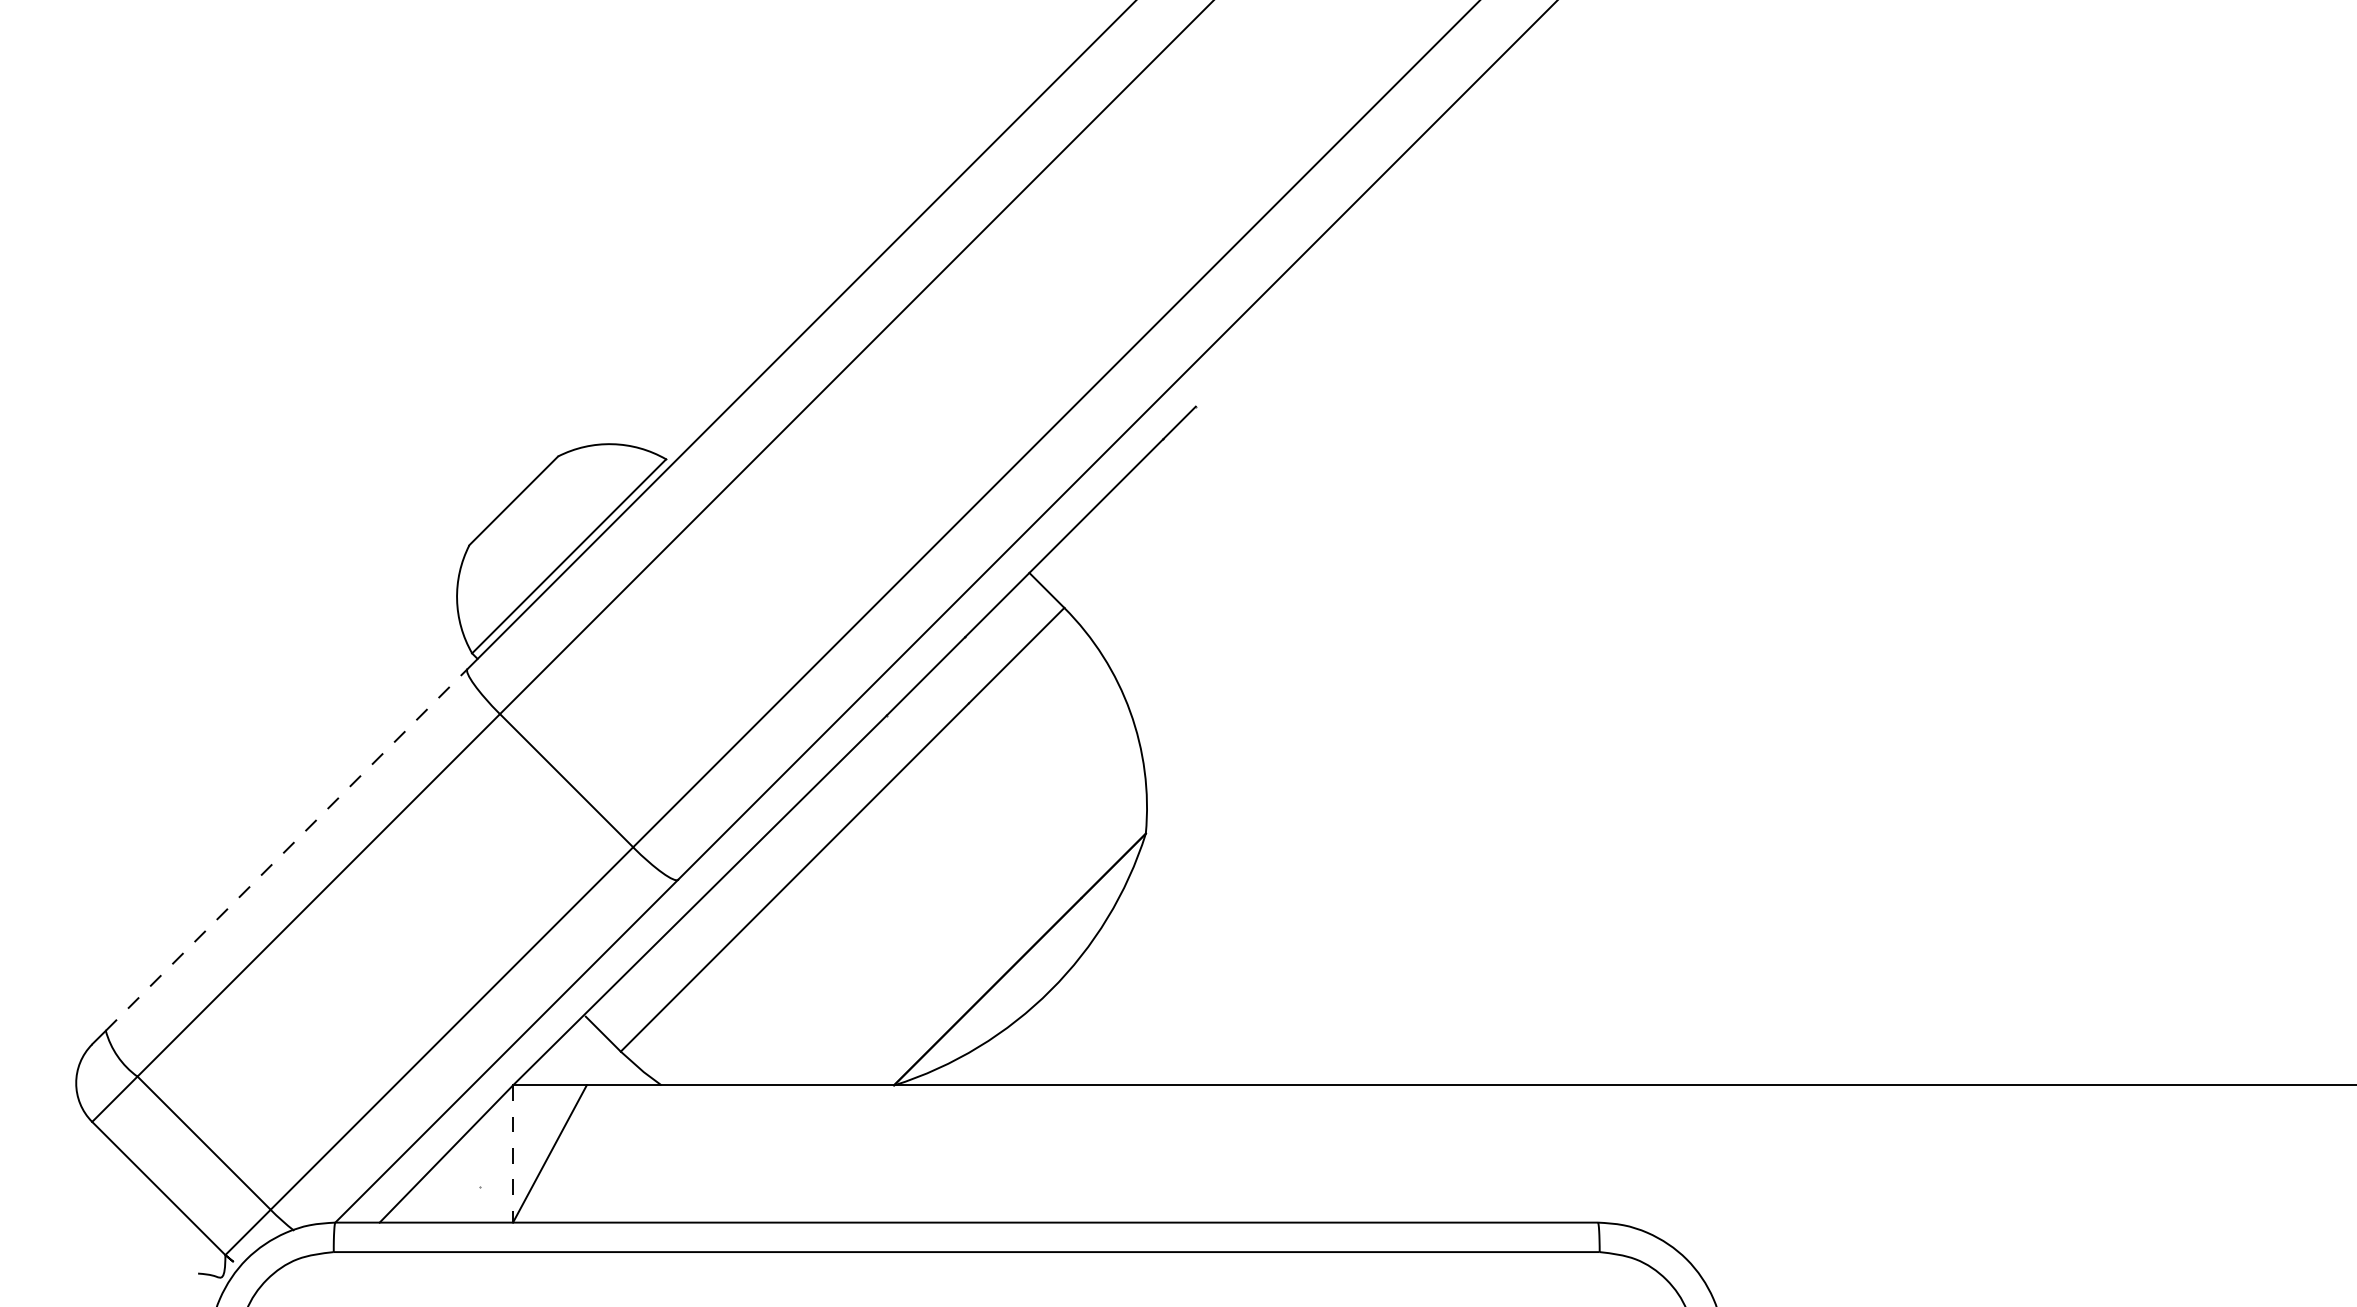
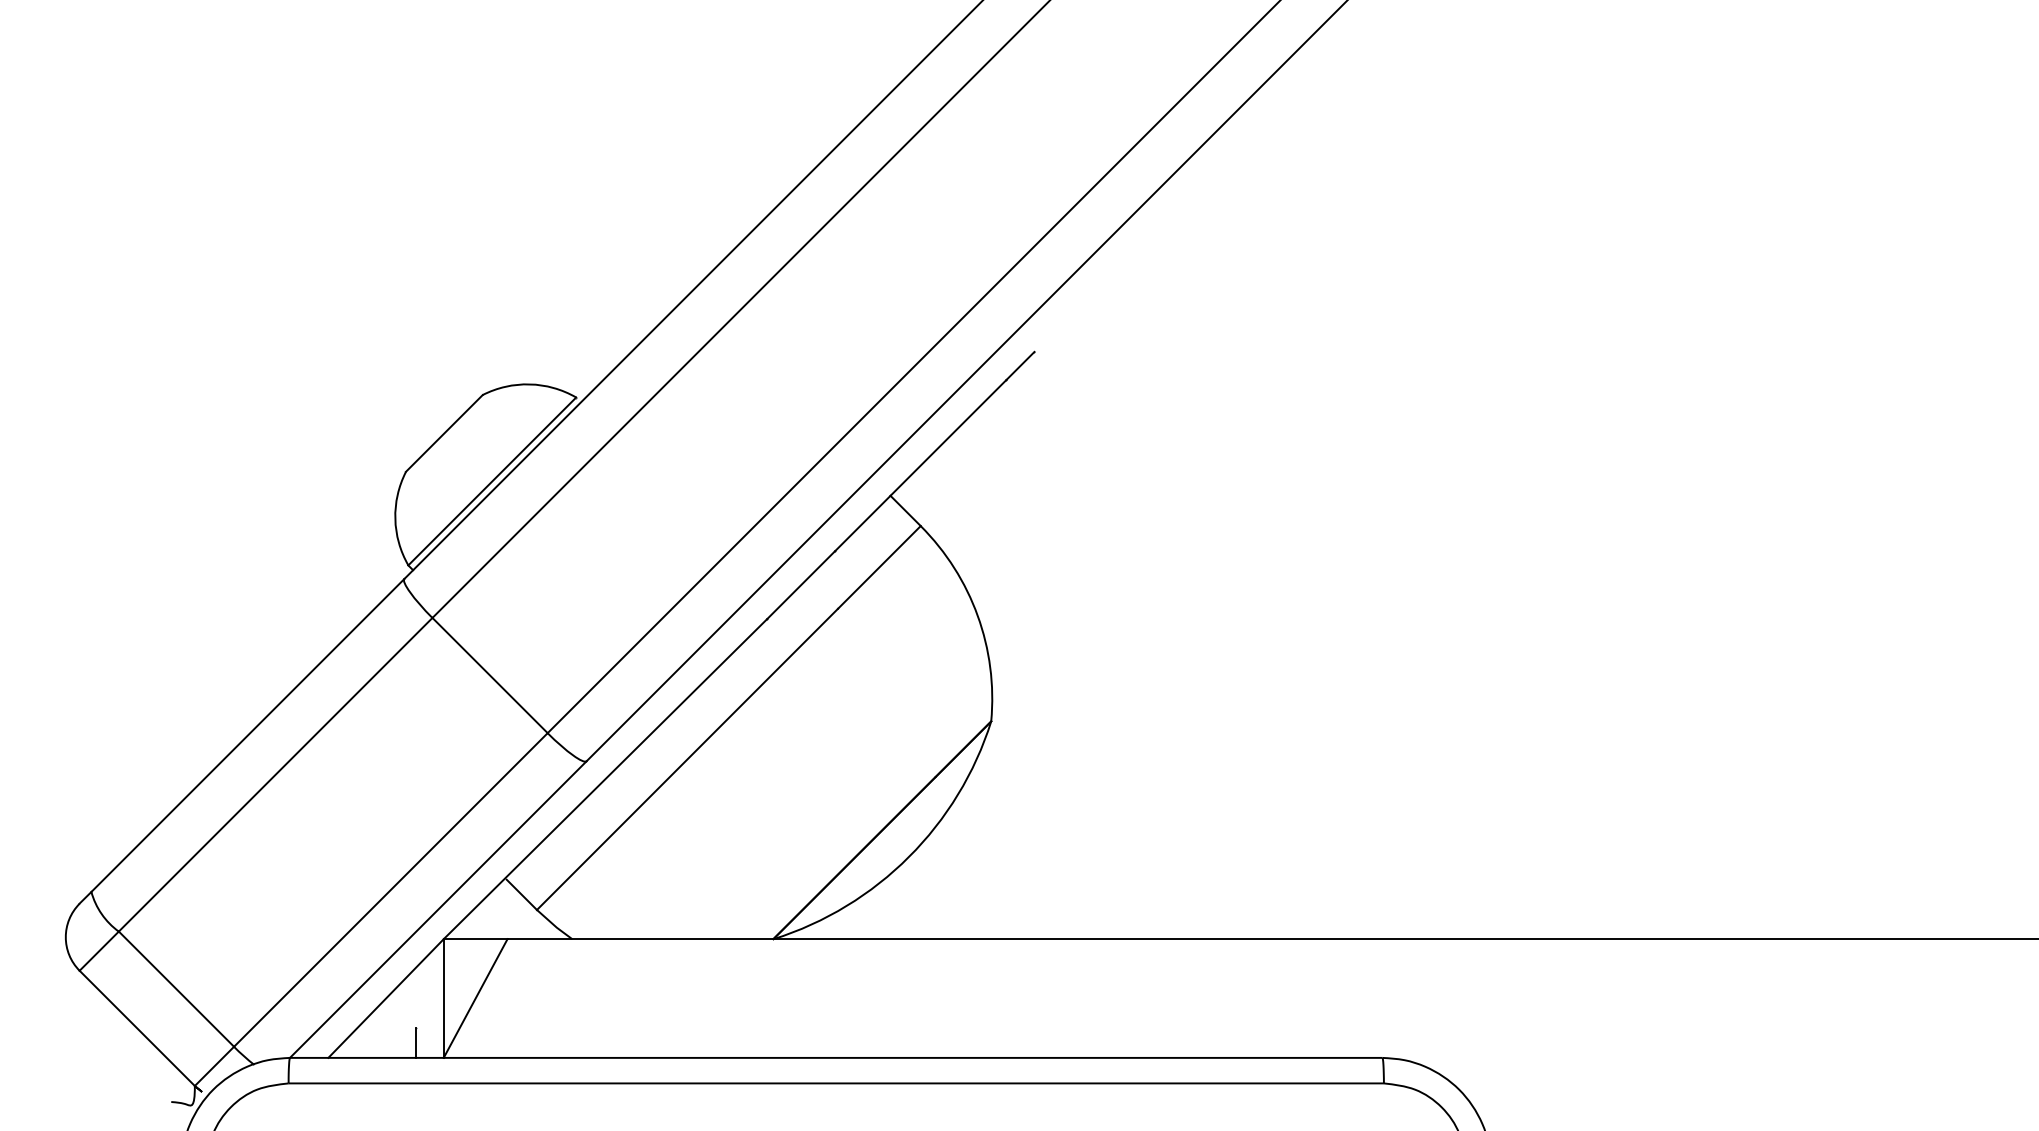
line: (287, 849) -> (248, 735), dashed -> solid
line: (512, 1155) -> (443, 999), dashed -> solid
line: (480, 1204) -> (415, 1042), added

